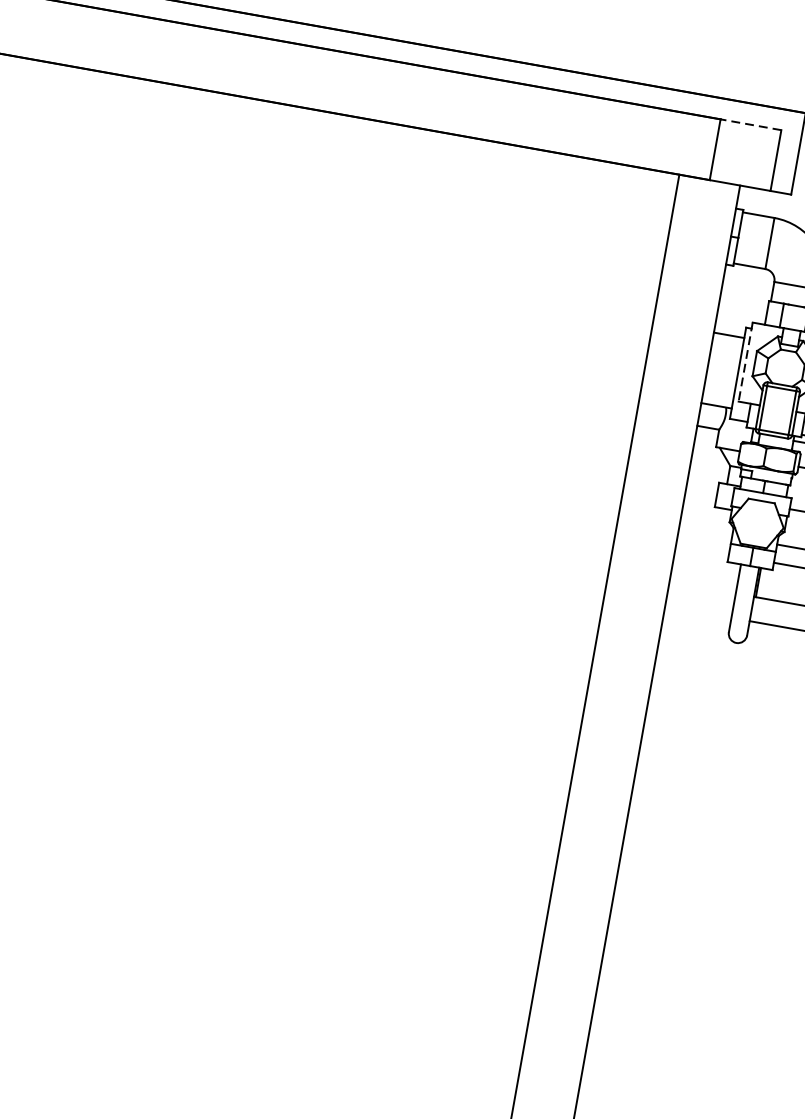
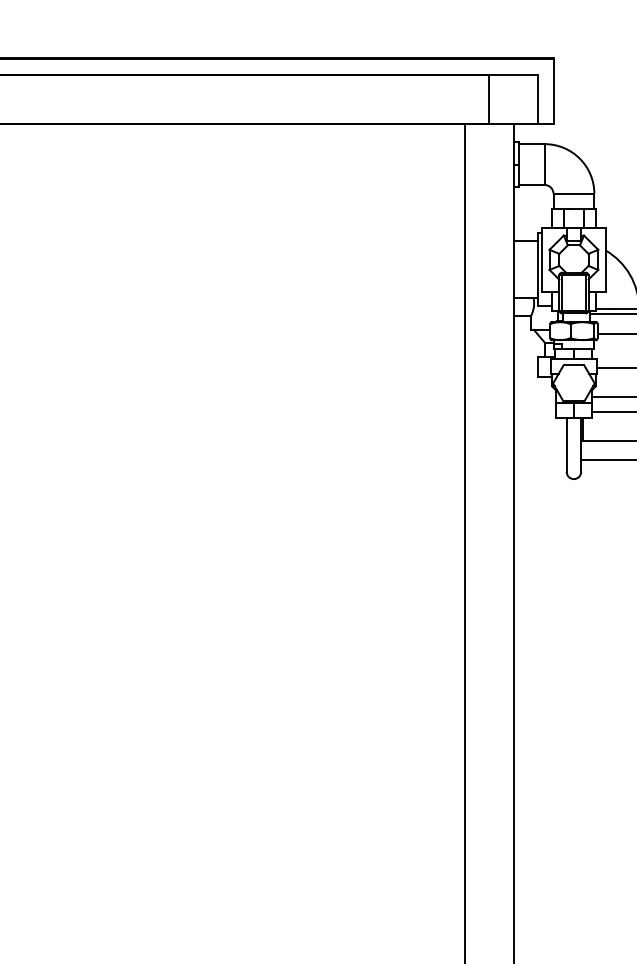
line: (750, 125) -> (513, 75), dashed -> solid
line: (746, 361) -> (542, 259), dashed -> solid

